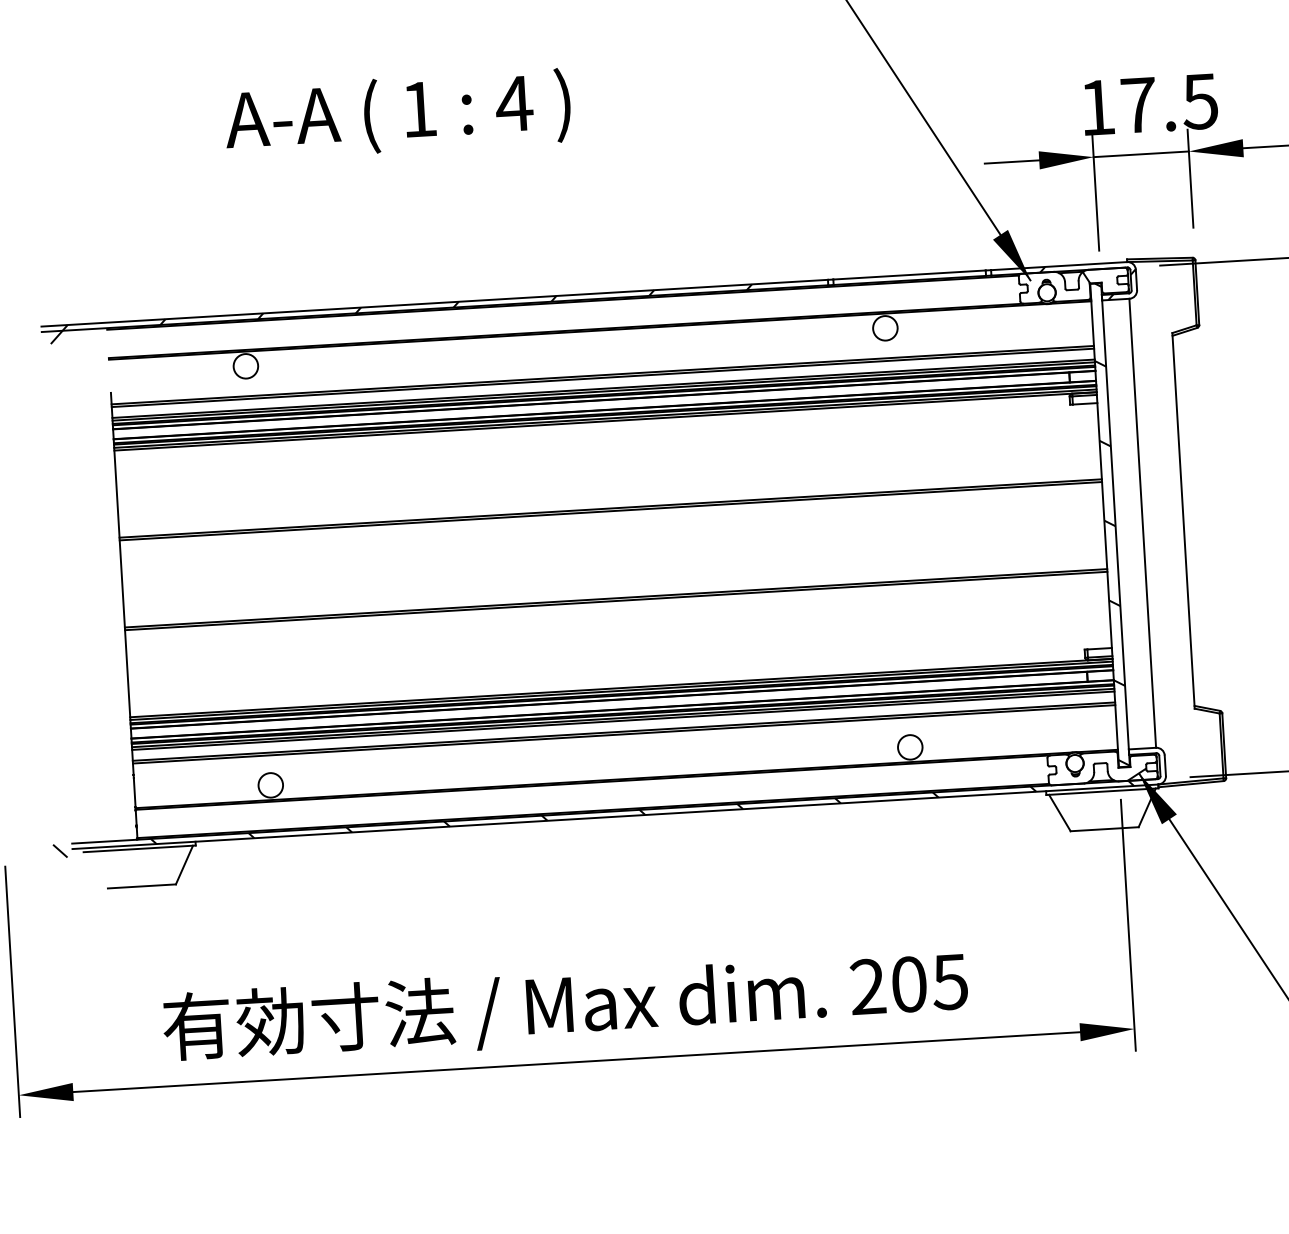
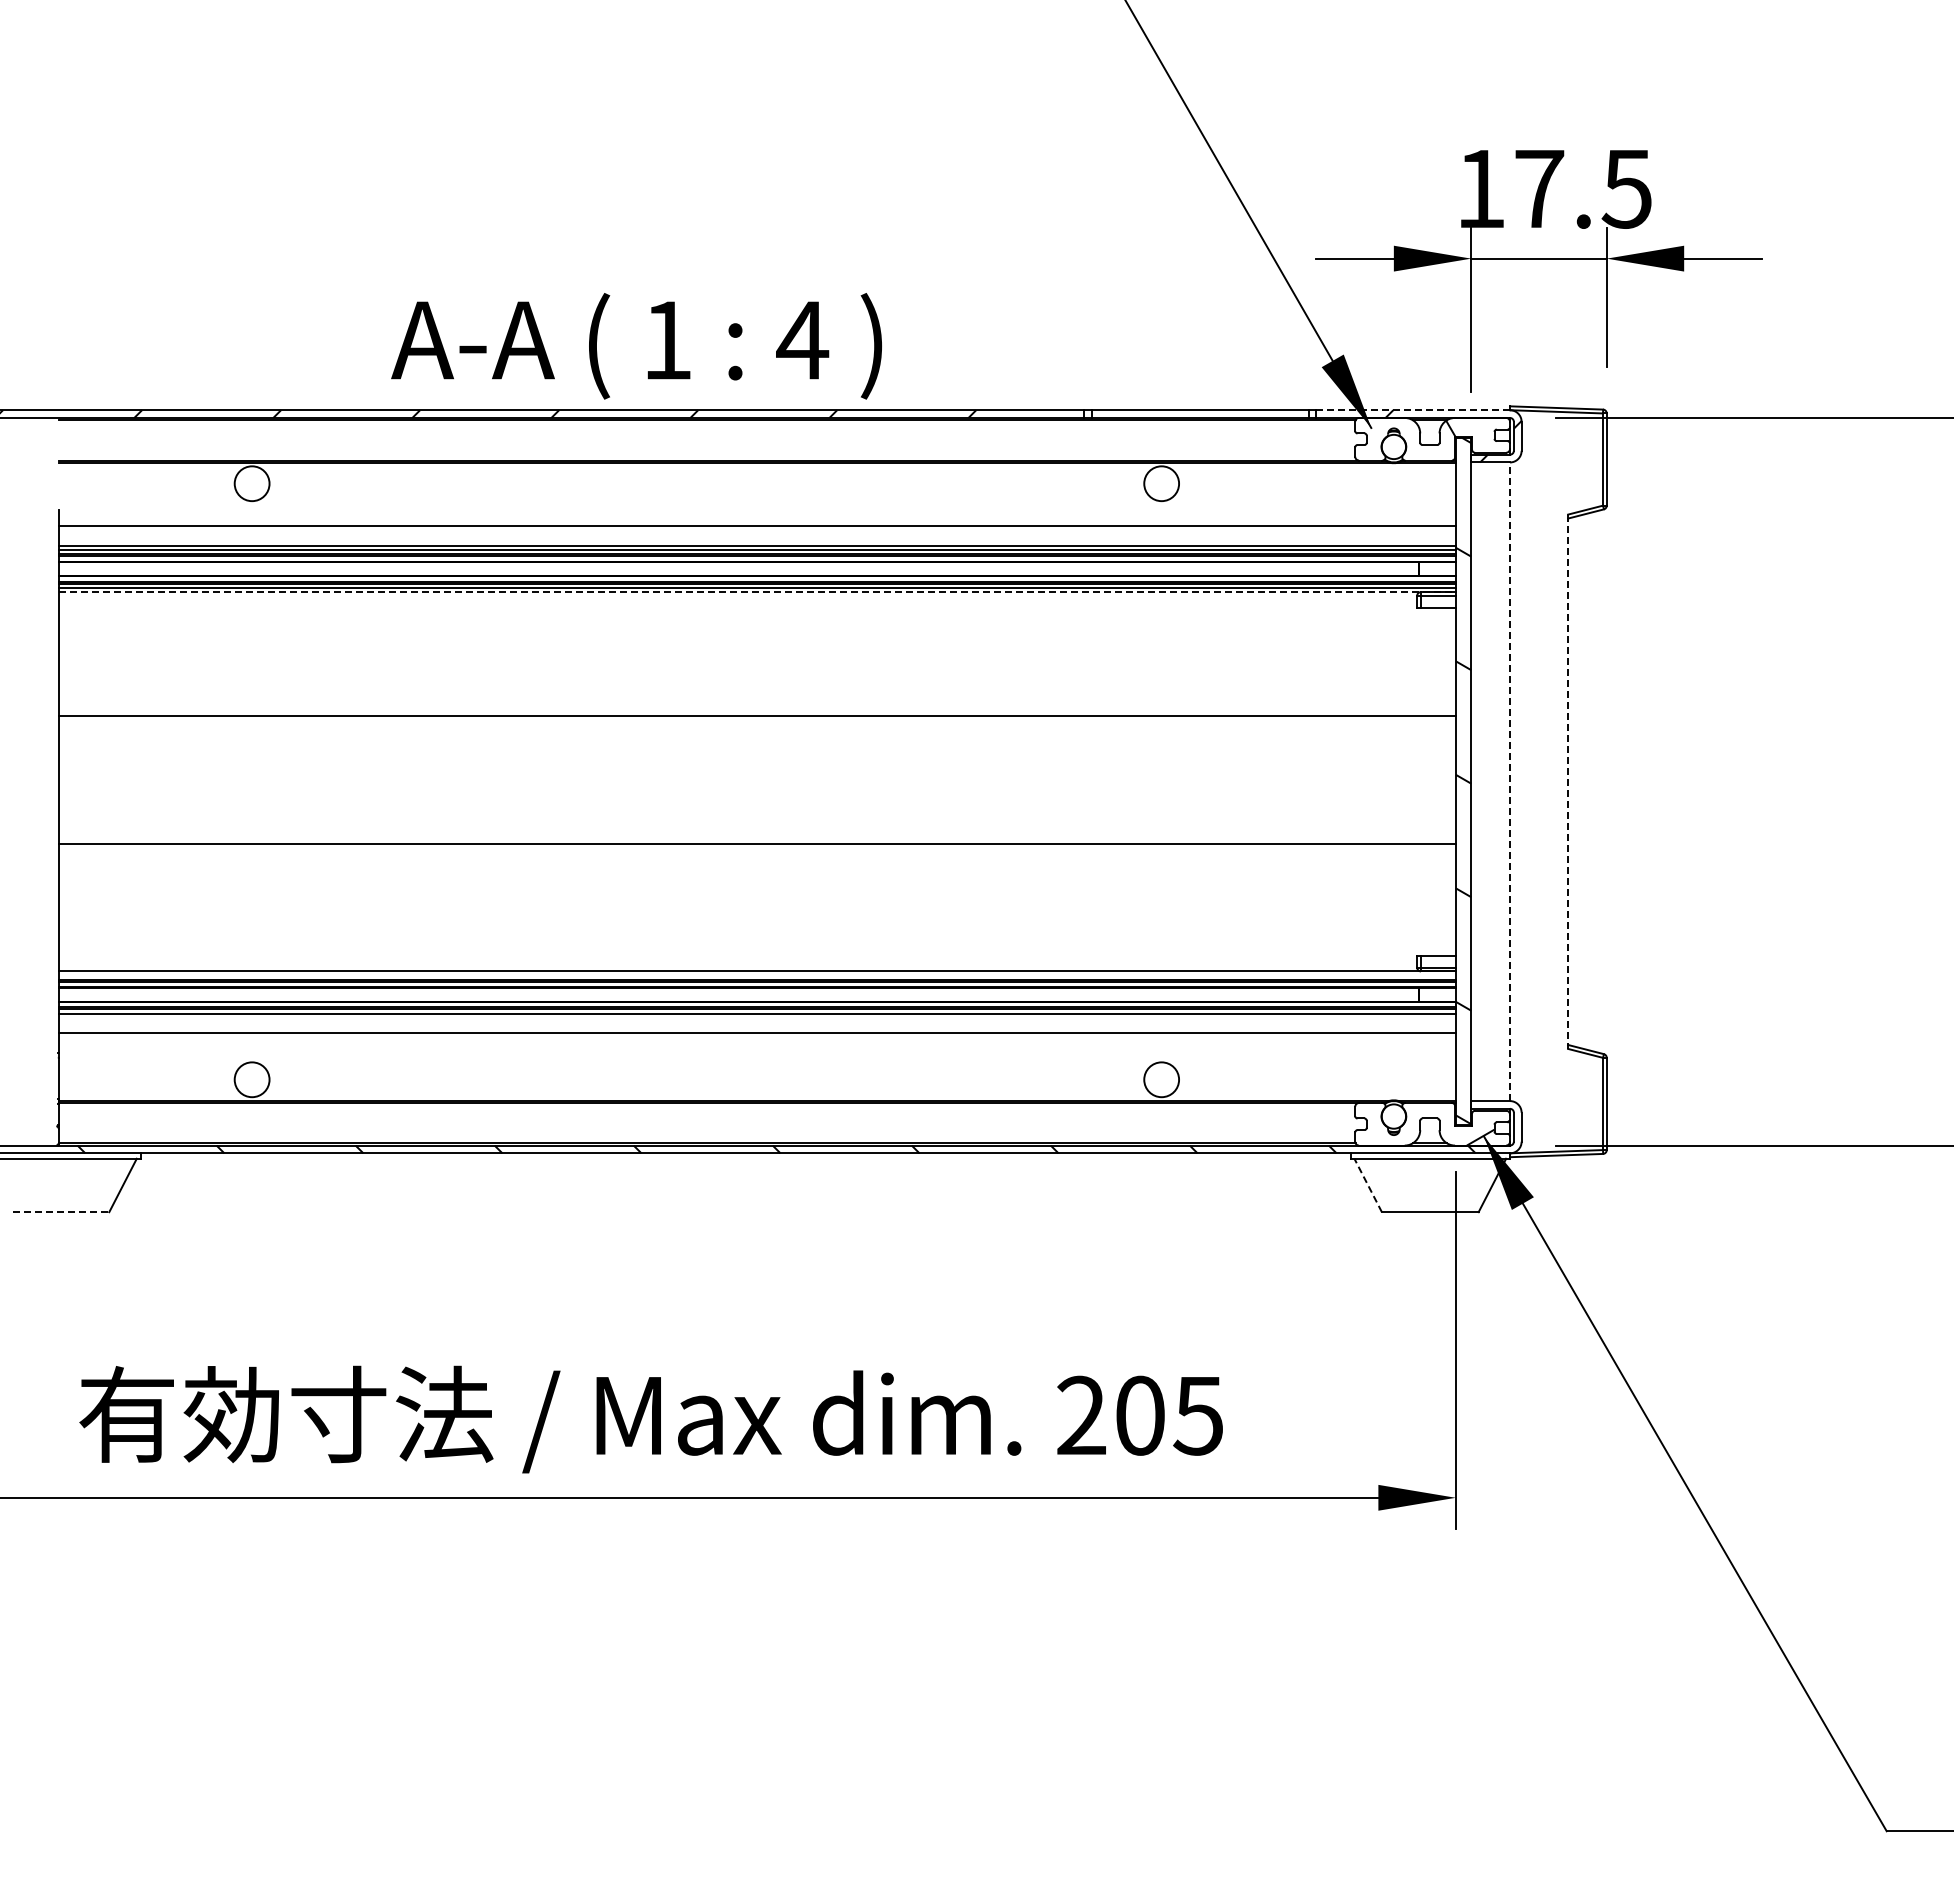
text: (397, 115) -> (636, 346), moved
line: (1059, 266) -> (1413, 410), solid -> dashed
line: (602, 378) -> (756, 530), removed
line: (605, 421) -> (757, 592), solid -> dashed
line: (610, 511) -> (756, 719), removed
line: (1183, 521) -> (1568, 782), solid -> dashed
line: (1143, 523) -> (1510, 781), solid -> dashed
line: (615, 600) -> (756, 847), removed
line: (621, 690) -> (756, 975), removed
line: (622, 720) -> (756, 1017), removed
line: (623, 734) -> (756, 1037), removed
line: (1059, 813) -> (1367, 1185), solid -> dashed
line: (142, 886) -> (61, 1212), solid -> dashed

